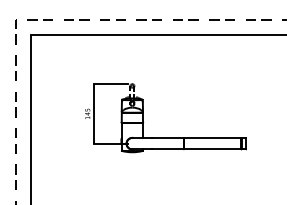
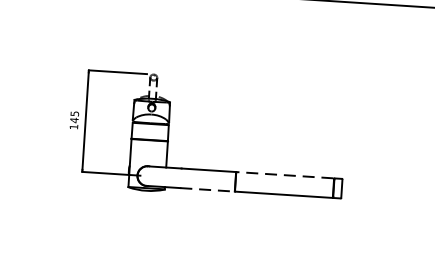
line: (212, 137) -> (284, 174), solid -> dashed
line: (167, 149) -> (206, 189), solid -> dashed

